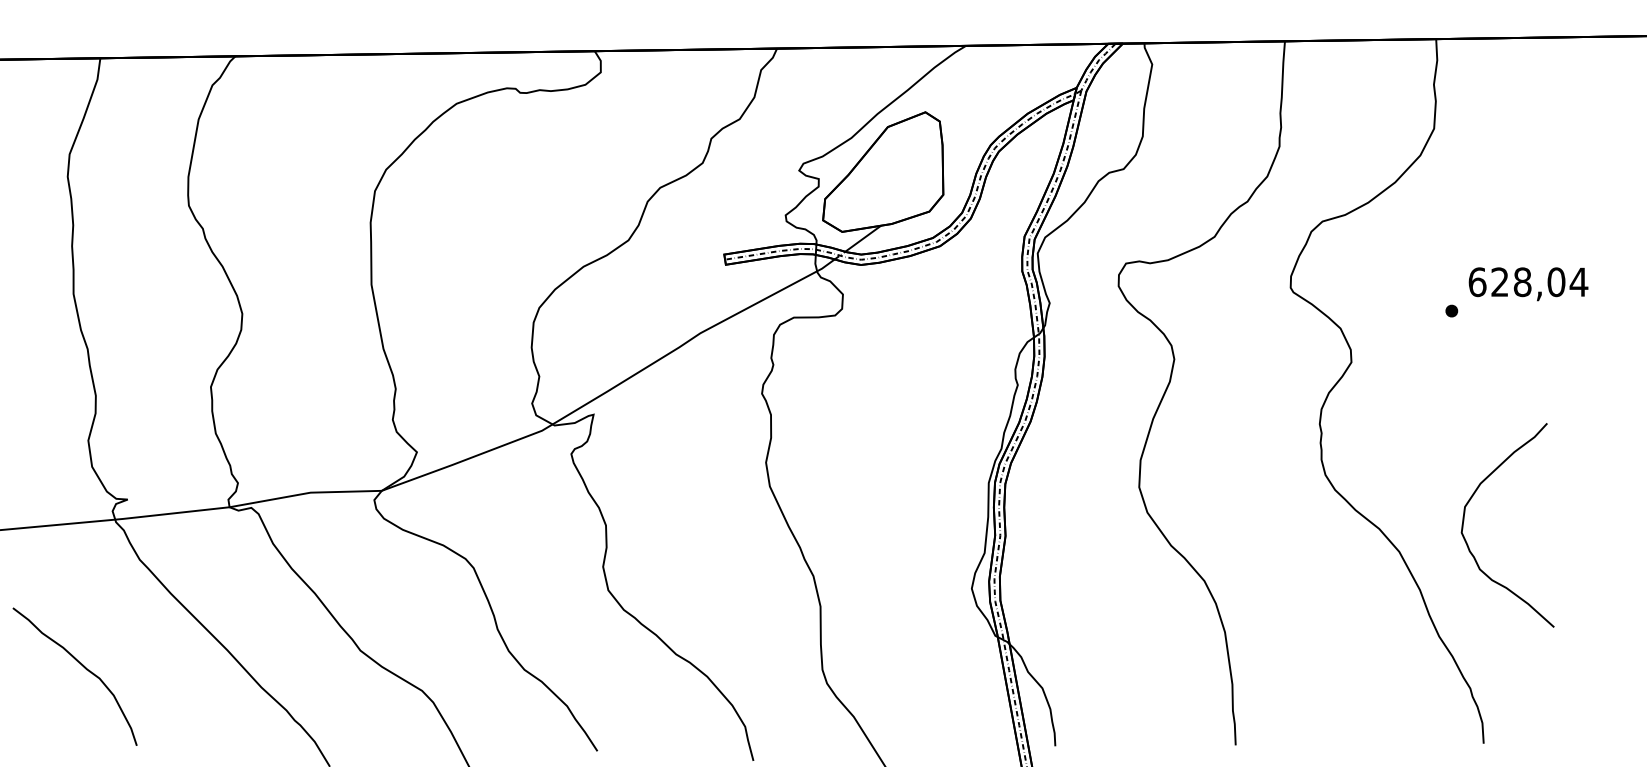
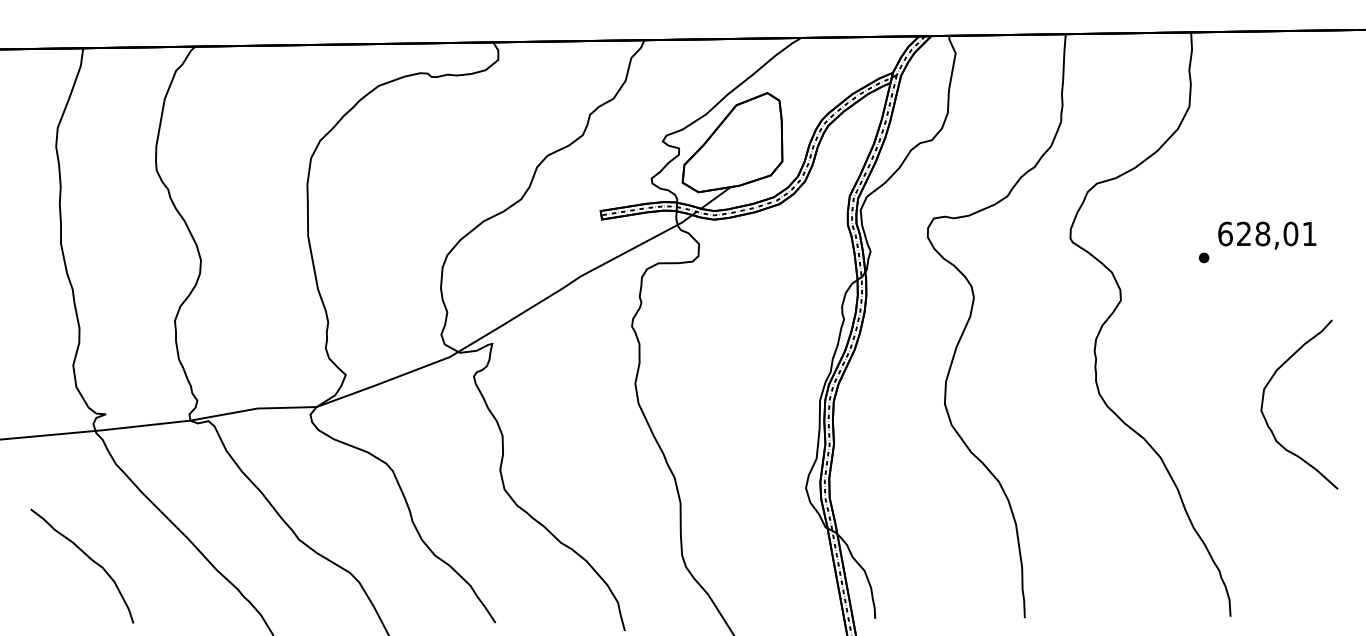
text: (1578, 281) -> (1309, 233), 628,04 -> 628,01
curve: (1465, 515) -> (1264, 396), moved
curve: (82, 667) -> (88, 558), moved

